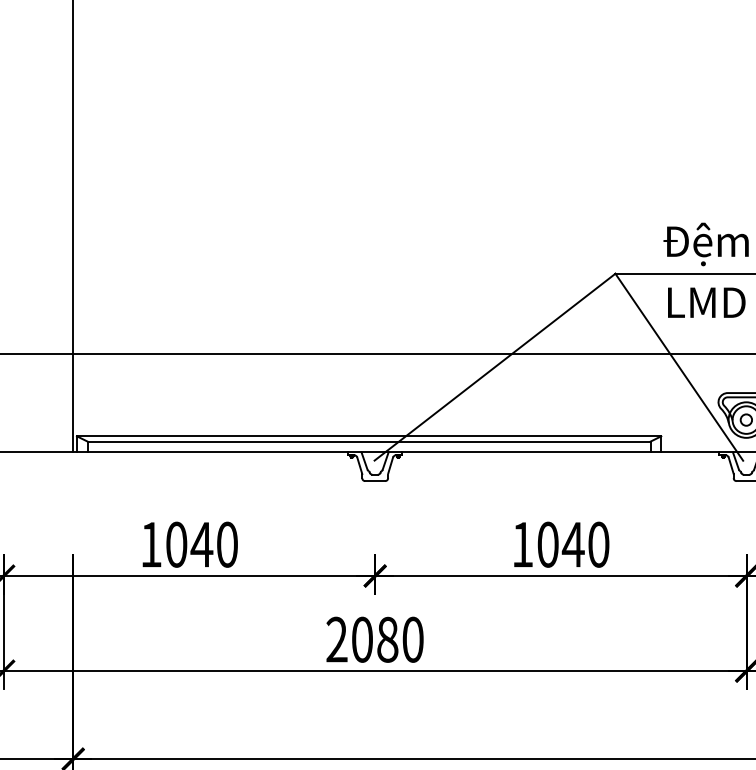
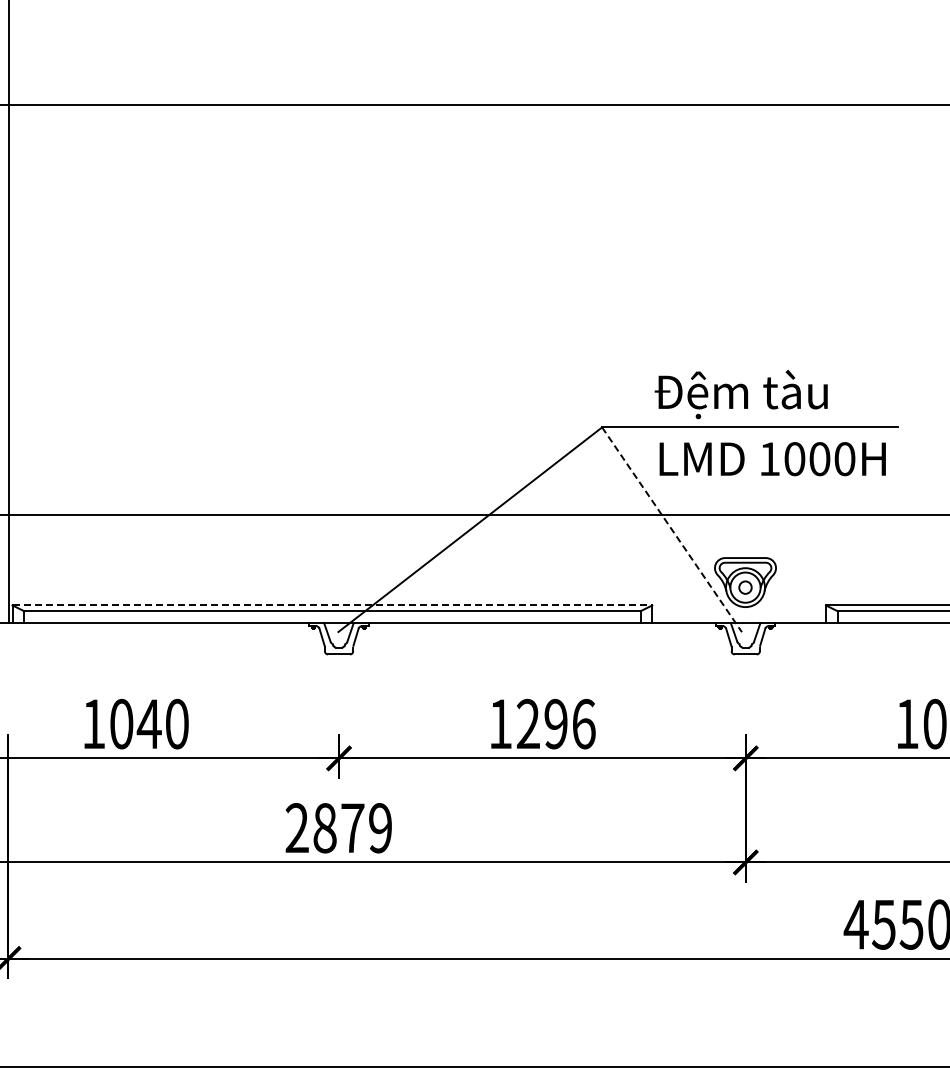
line: (679, 366) -> (672, 529), solid -> dashed
line: (369, 436) -> (332, 605), solid -> dashed
text: (572, 544) -> (555, 723), 1040 -> 1296
text: (387, 640) -> (352, 828), 2080 -> 2879

